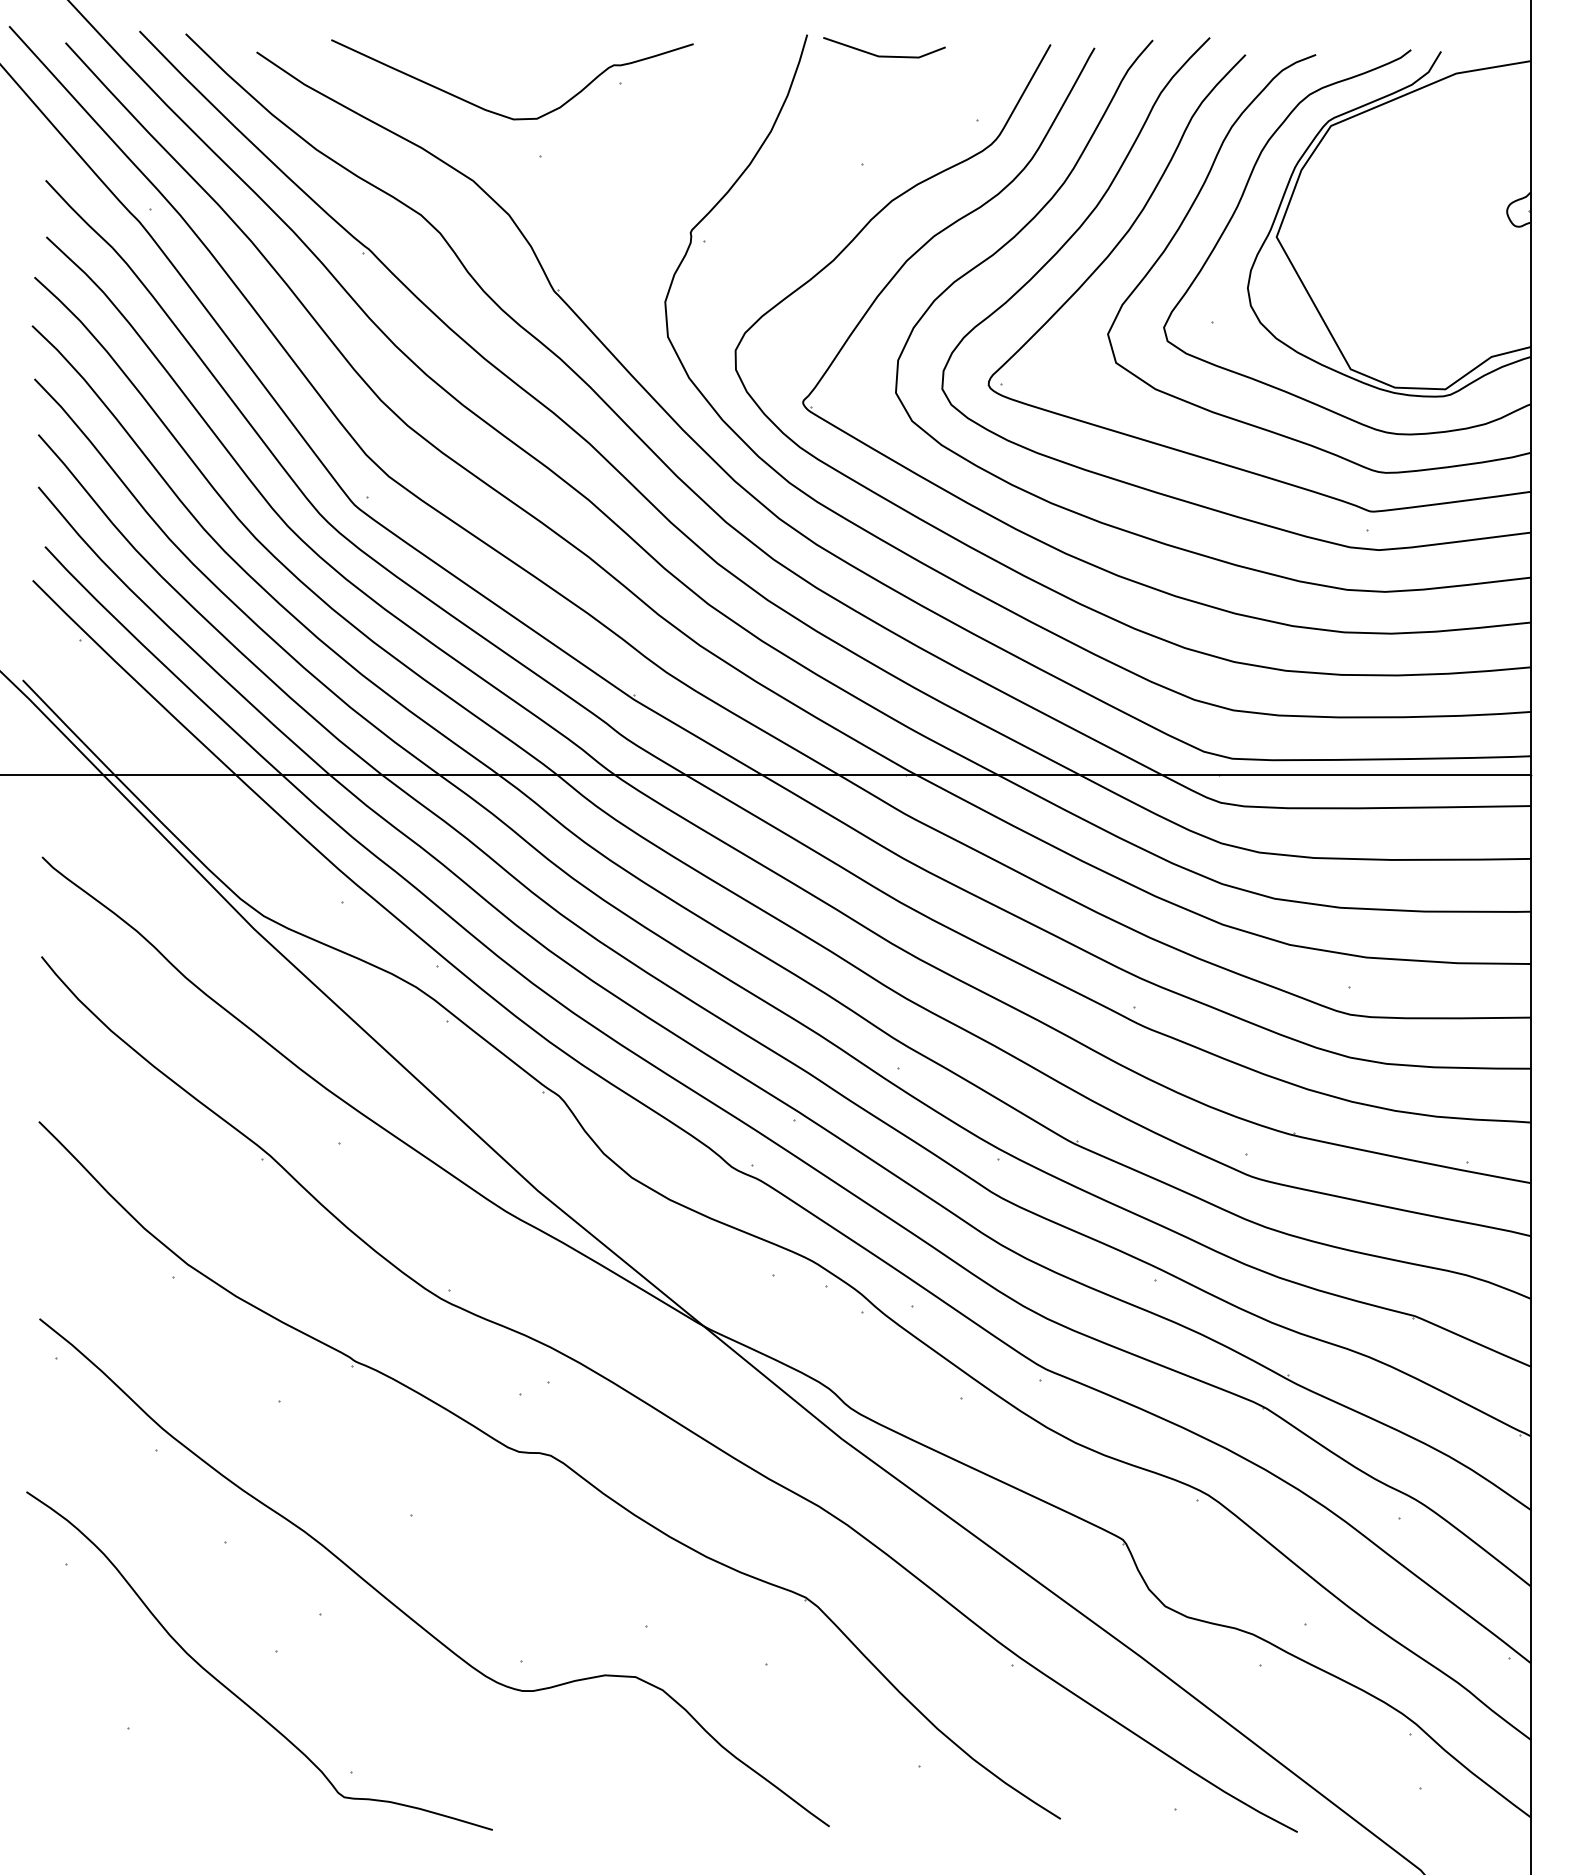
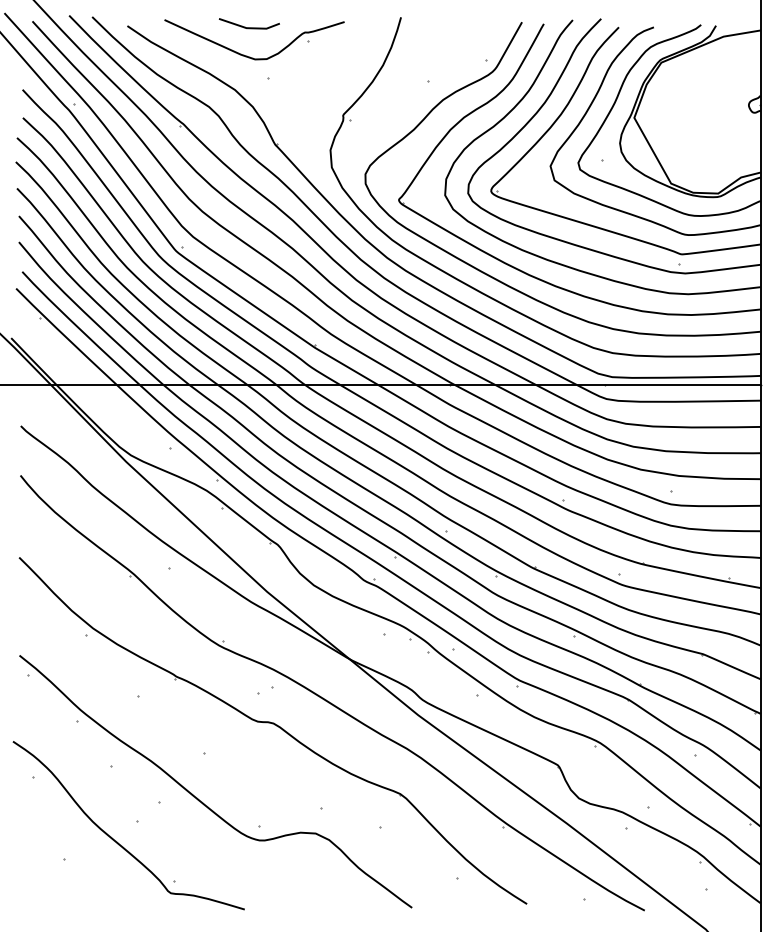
line: (882, 55) -> (248, 27), moved

